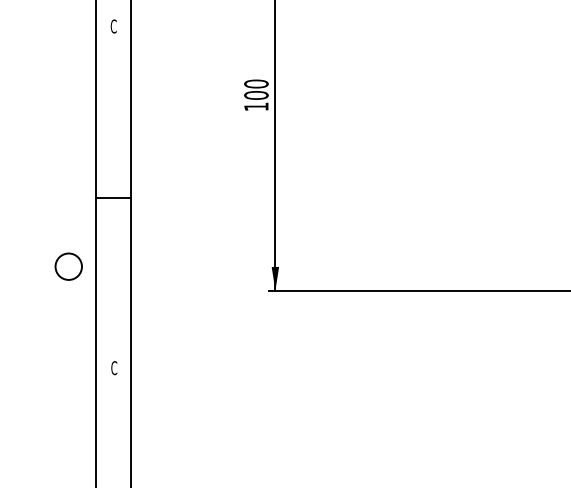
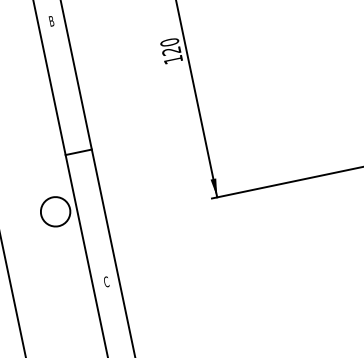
text: (113, 26) -> (51, 21), C -> B
text: (256, 95) -> (171, 51), 100 -> 120
circle: (68, 266) -> (55, 211), size x1.43

